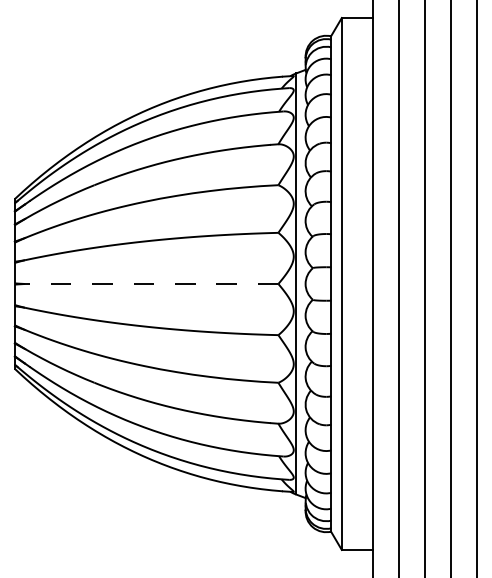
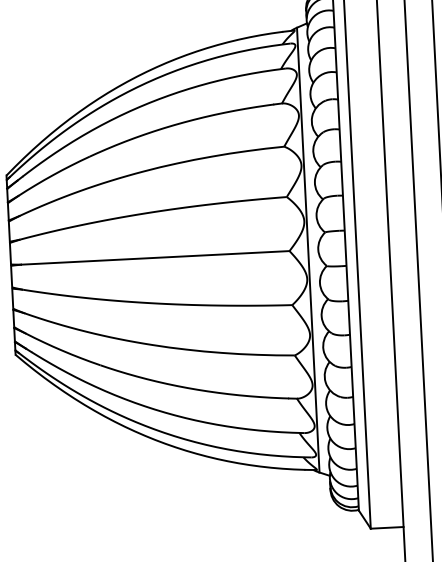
line: (151, 283) -> (155, 257), dashed -> solid

